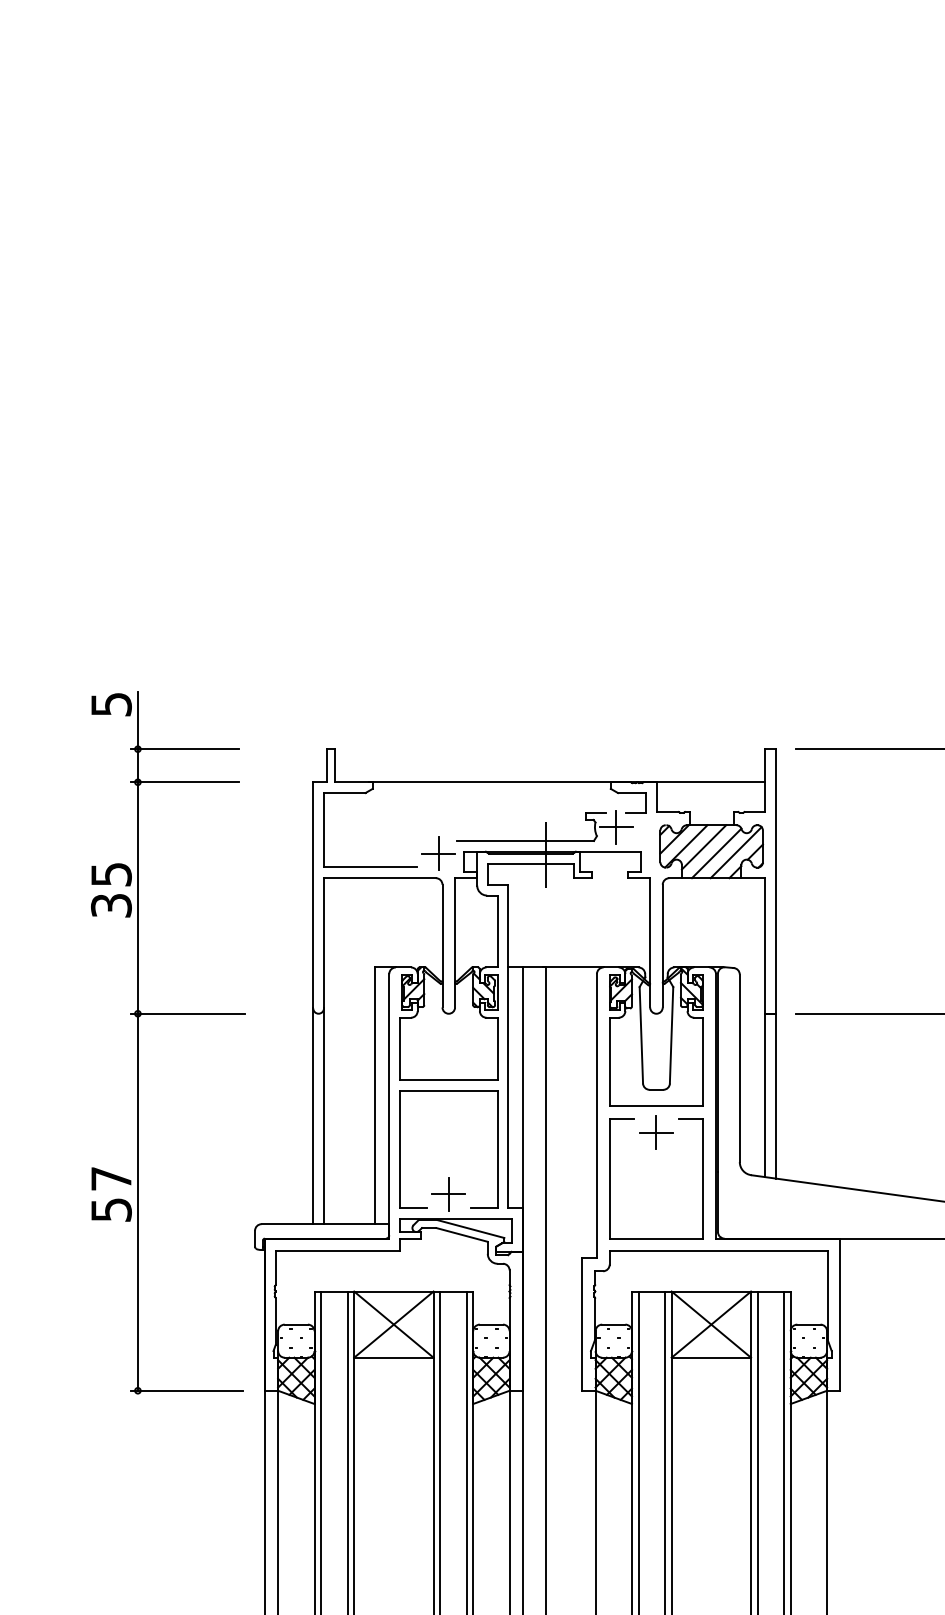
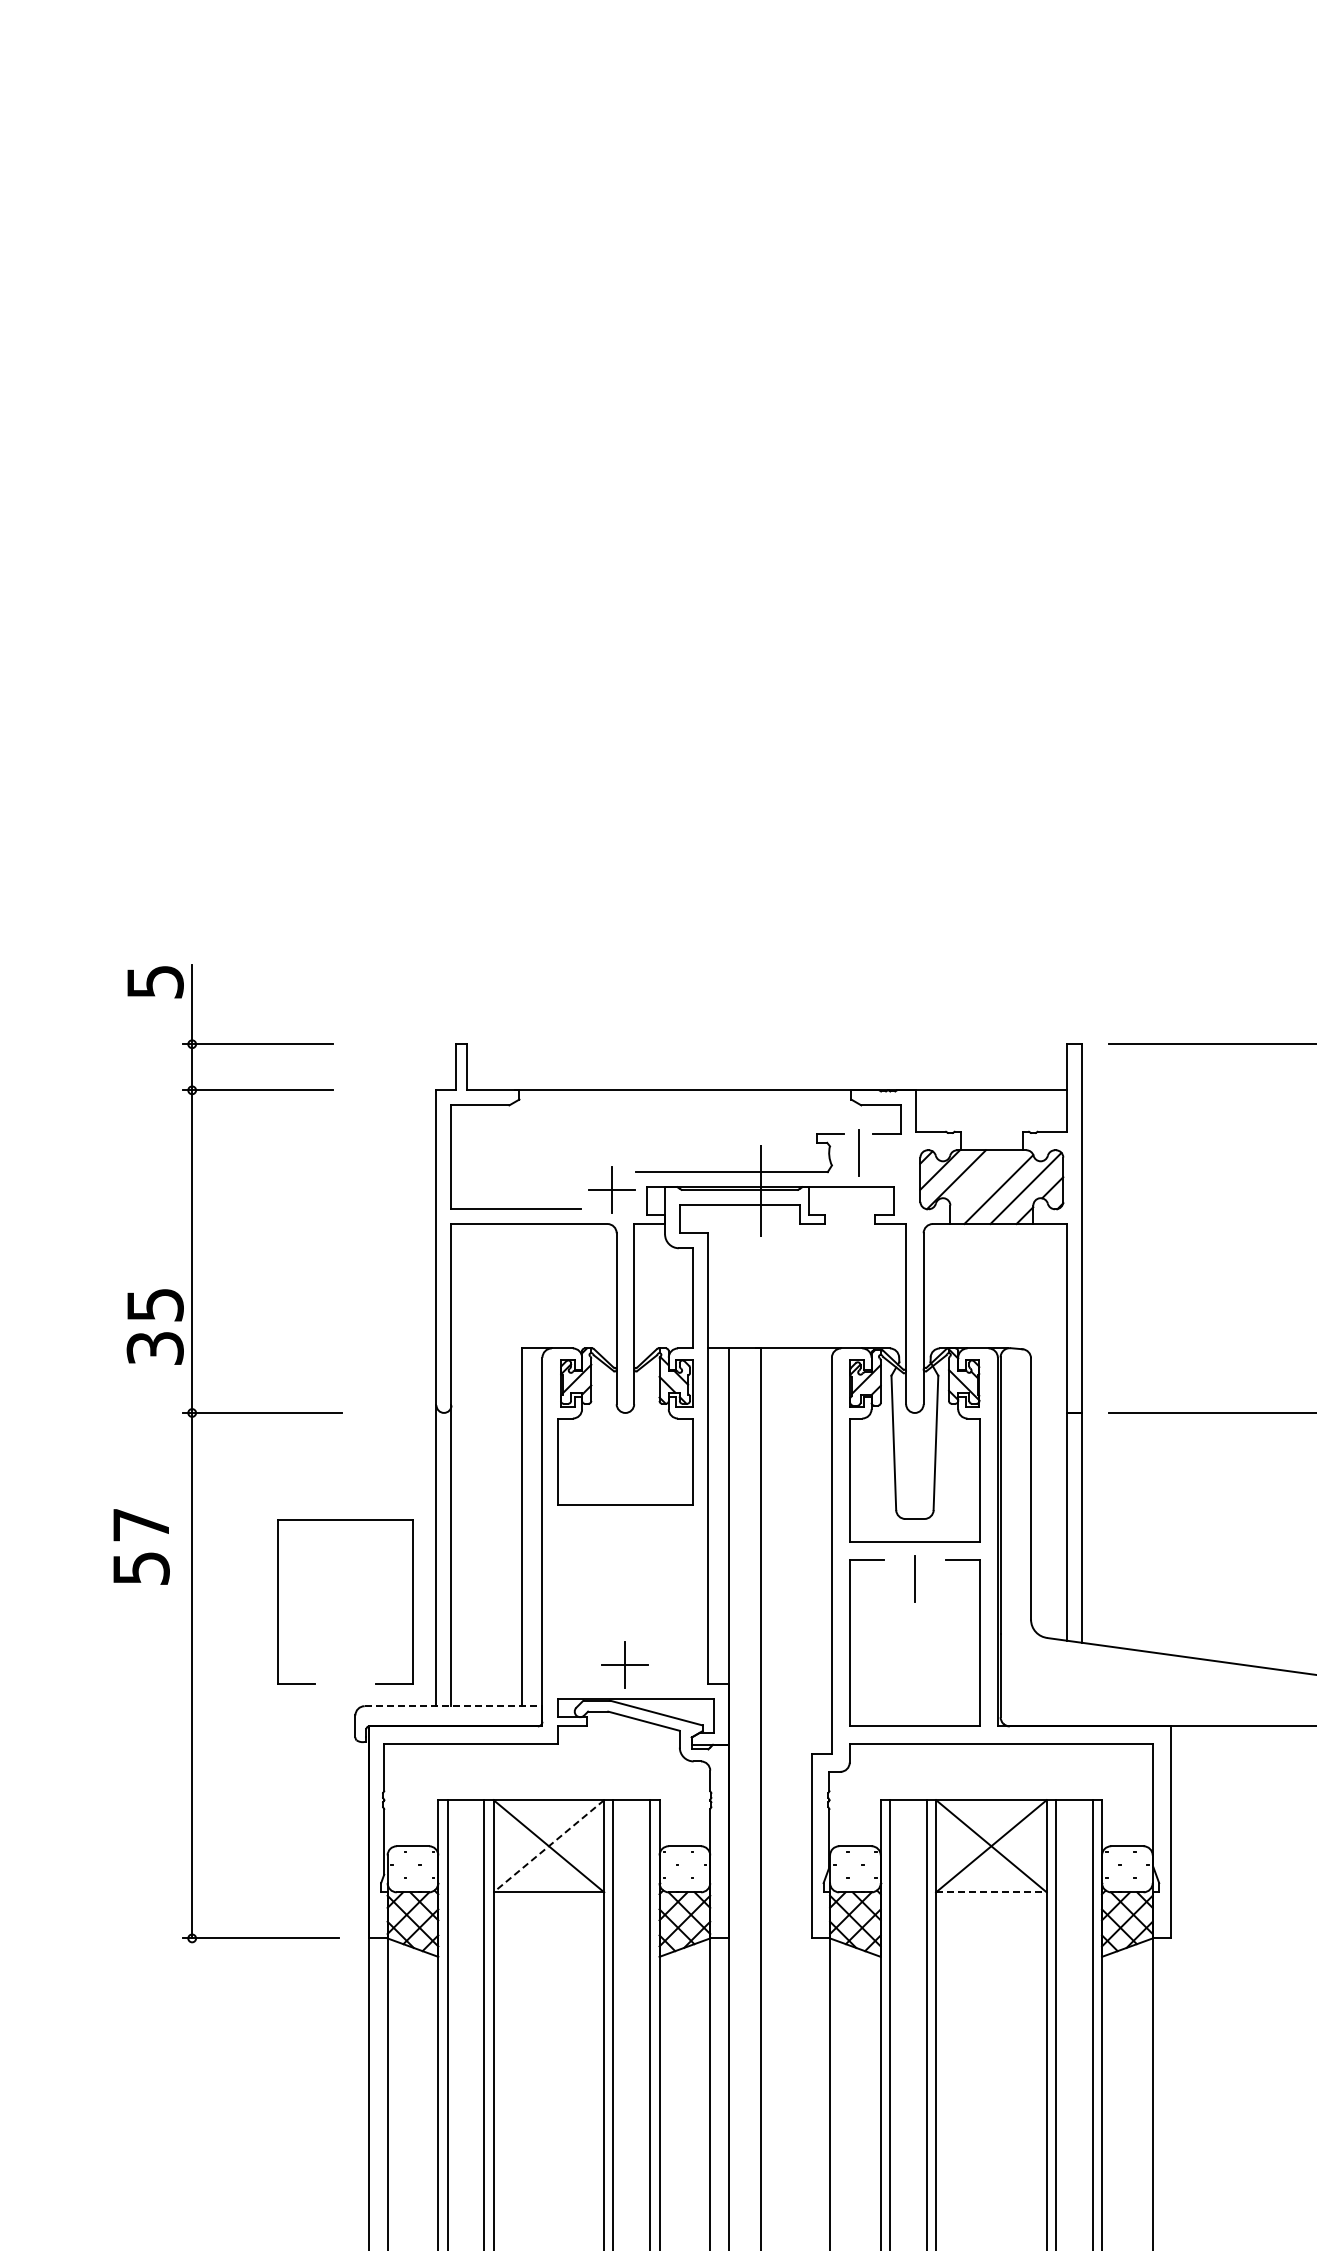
line: (616, 827) -> (858, 1153), removed
line: (704, 846) -> (981, 1180), removed
text: (110, 890) -> (154, 1326), moved
line: (656, 1132) -> (914, 1578), removed
part: (400, 1149) -> (278, 1601), moved
text: (111, 1194) -> (141, 1546), moved
line: (325, 1224) -> (453, 1706), solid -> dashed
line: (393, 1324) -> (548, 1846), solid -> dashed
line: (711, 1357) -> (991, 1892), solid -> dashed

